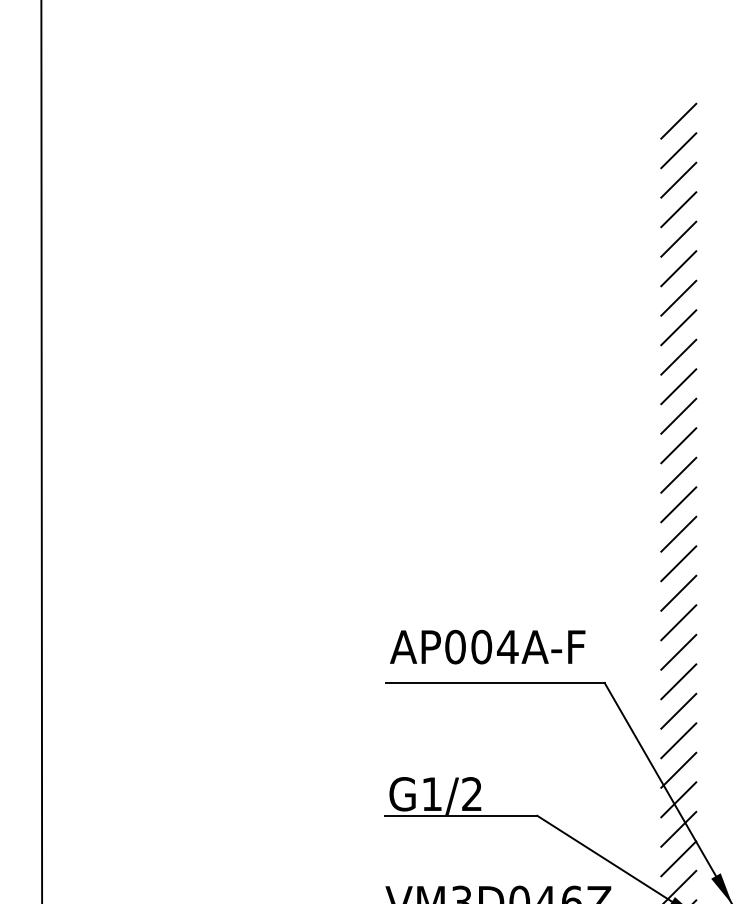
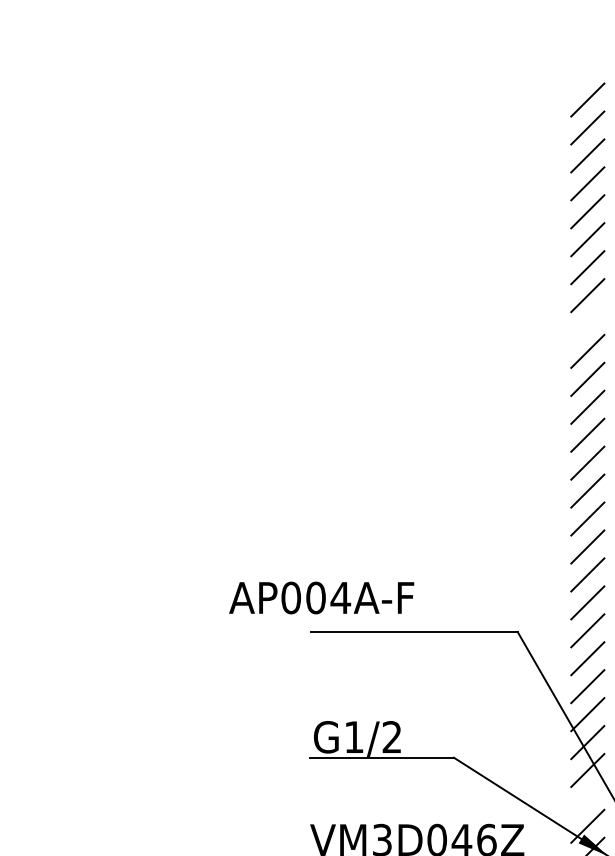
line: (678, 356) -> (587, 322), removed
text: (487, 646) -> (321, 597), moved
line: (678, 858) -> (587, 798), removed

